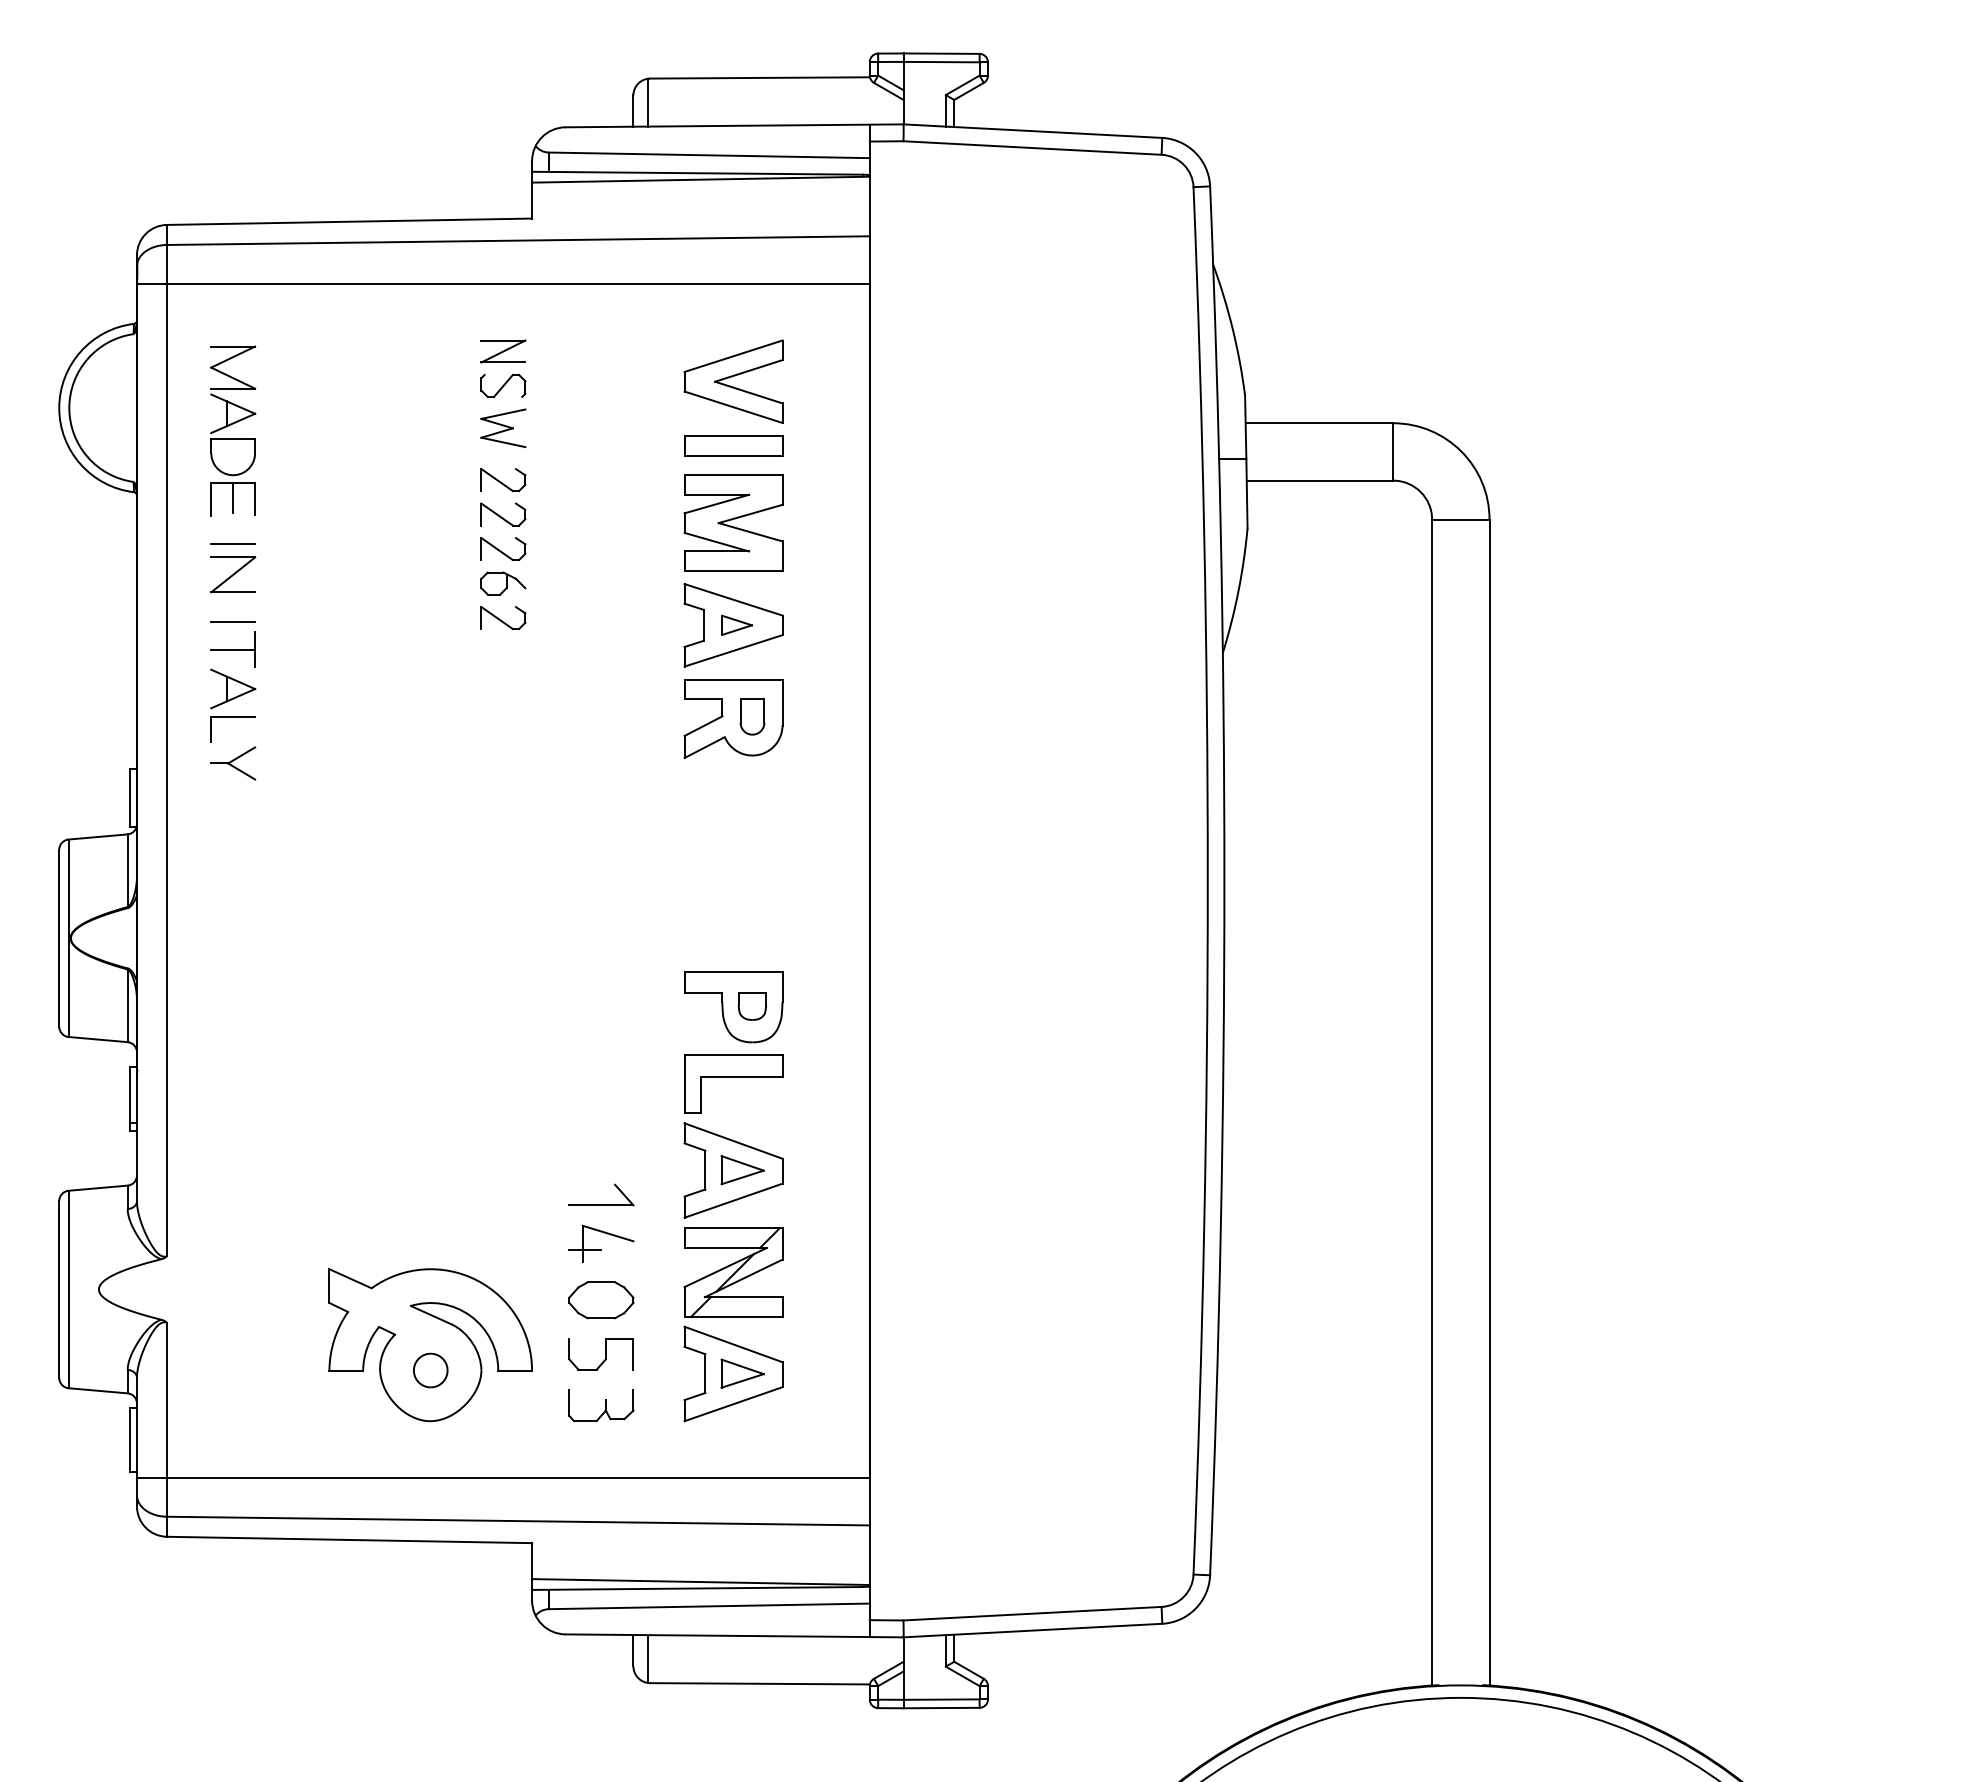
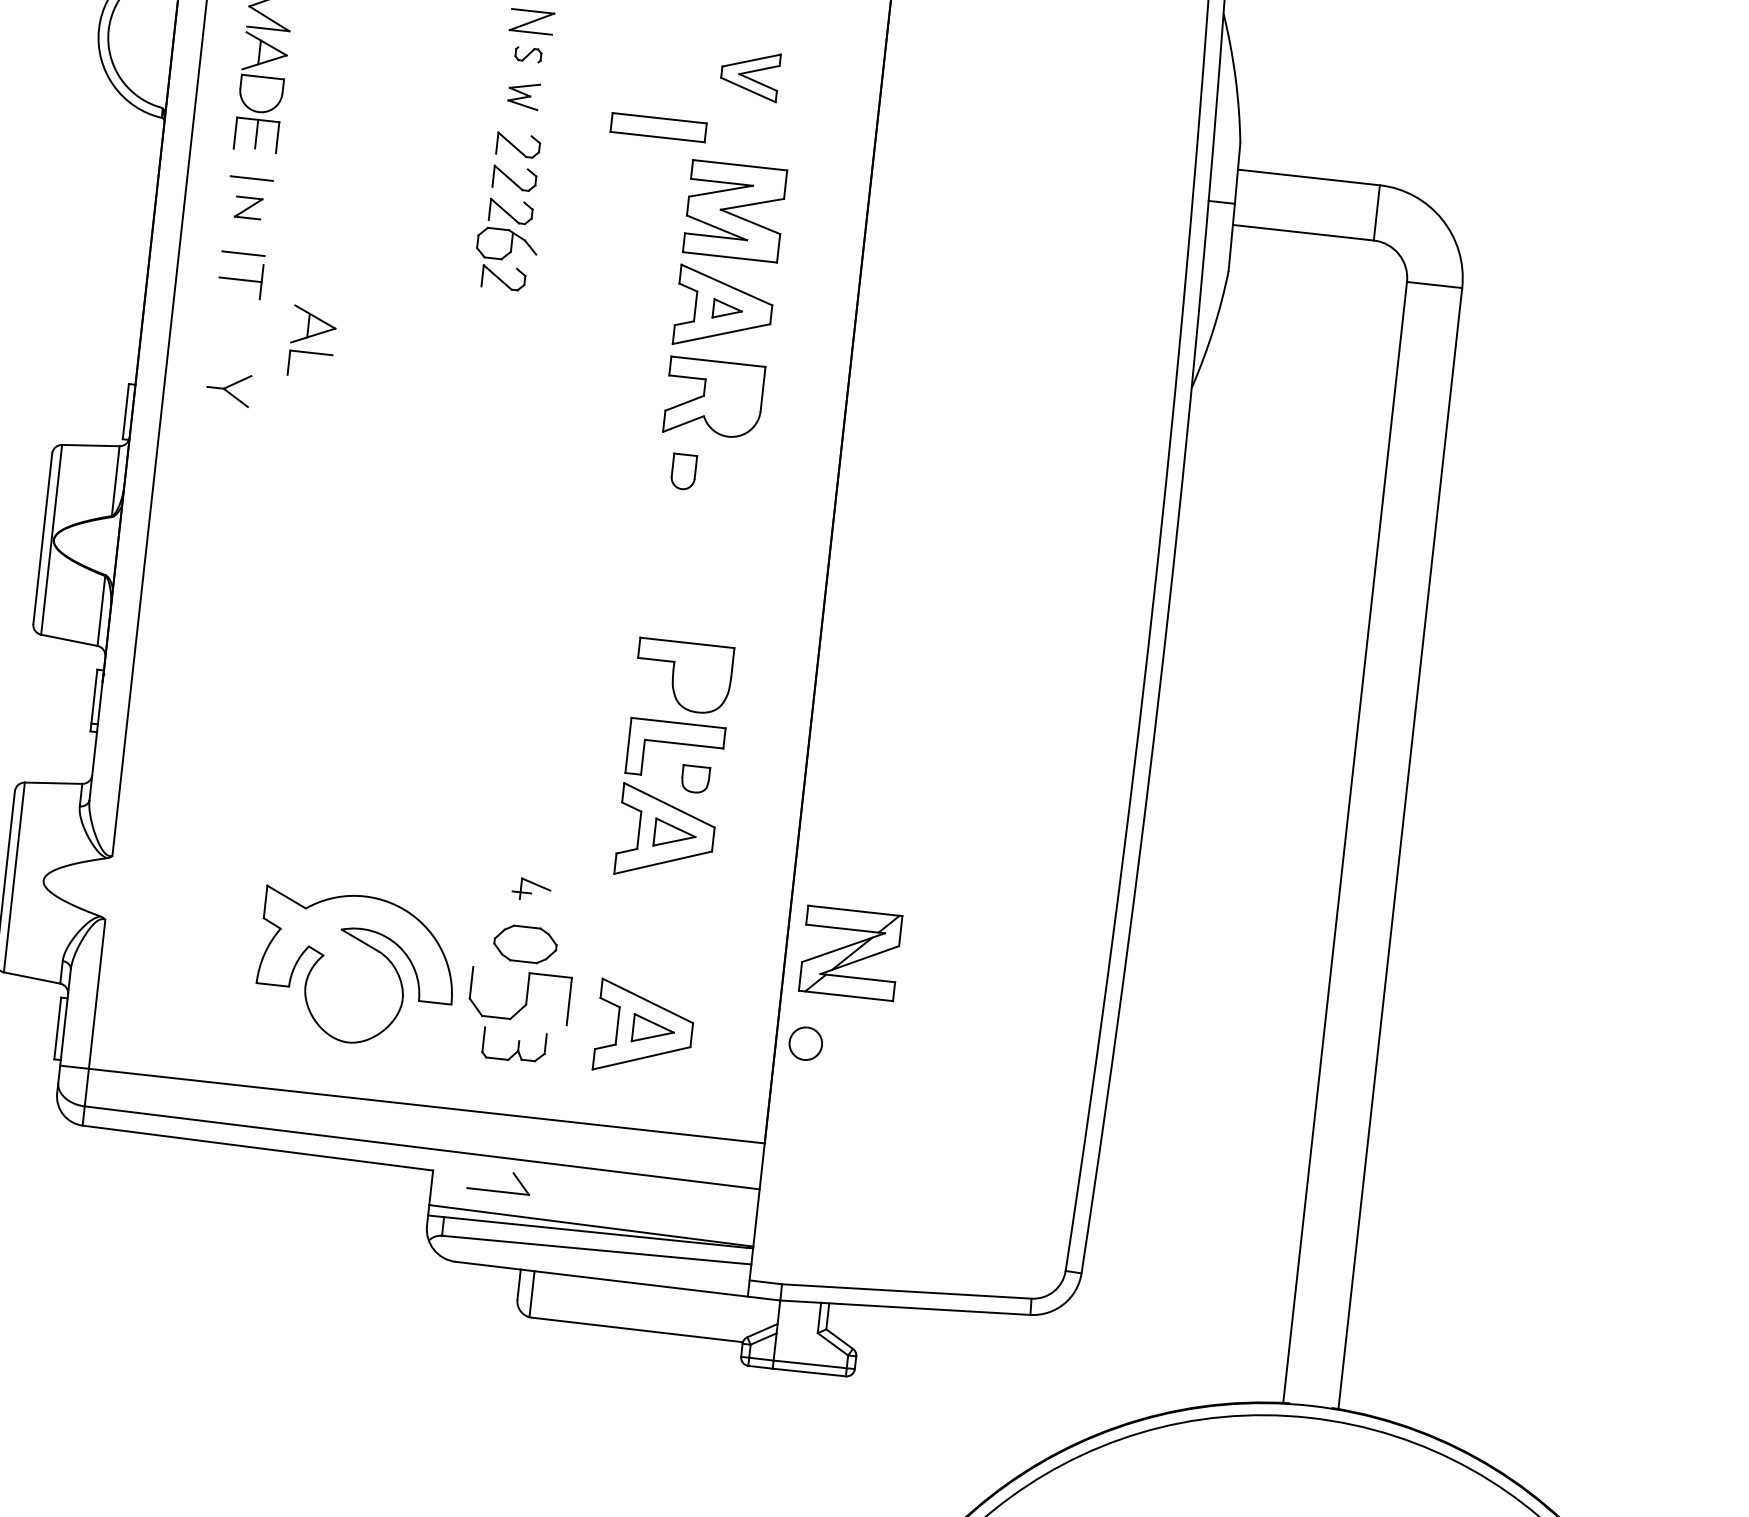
part: (733, 381) -> (750, 75), size x0.6
part: (503, 385) -> (528, 54), size x0.6
part: (503, 428) -> (523, 95), size x0.7
part: (733, 445) -> (658, 127), moved
part: (233, 574) -> (248, 207), size x0.6
part: (503, 583) -> (507, 244), size x1.4
part: (233, 705) -> (312, 342), moved
part: (752, 716) -> (683, 471), moved
part: (751, 1006) -> (694, 779), moved
part: (601, 1204) -> (498, 1190), moved
part: (601, 1243) -> (531, 889), size x0.6
part: (733, 1272) -> (850, 953), moved
part: (600, 1354) -> (518, 996), size x1.6
part: (430, 1370) -> (805, 1043), moved

